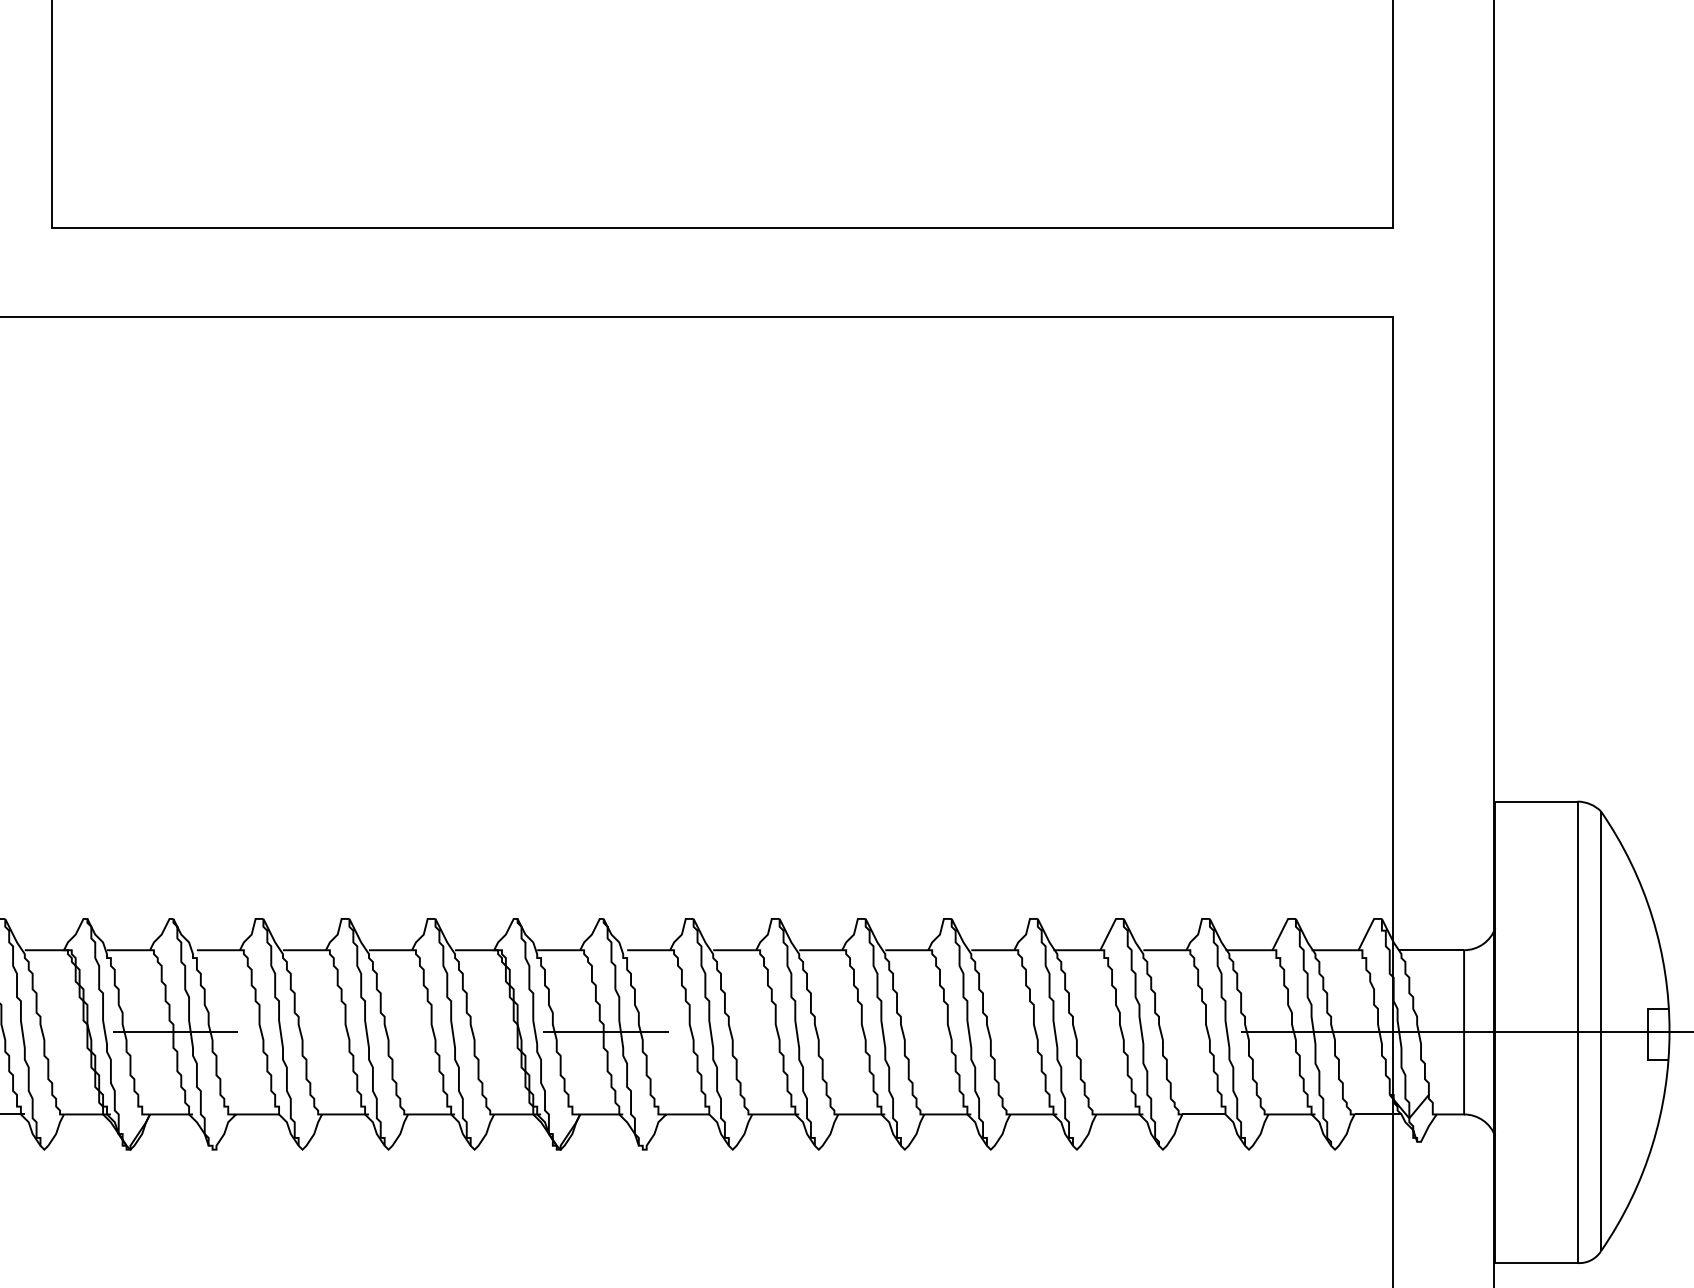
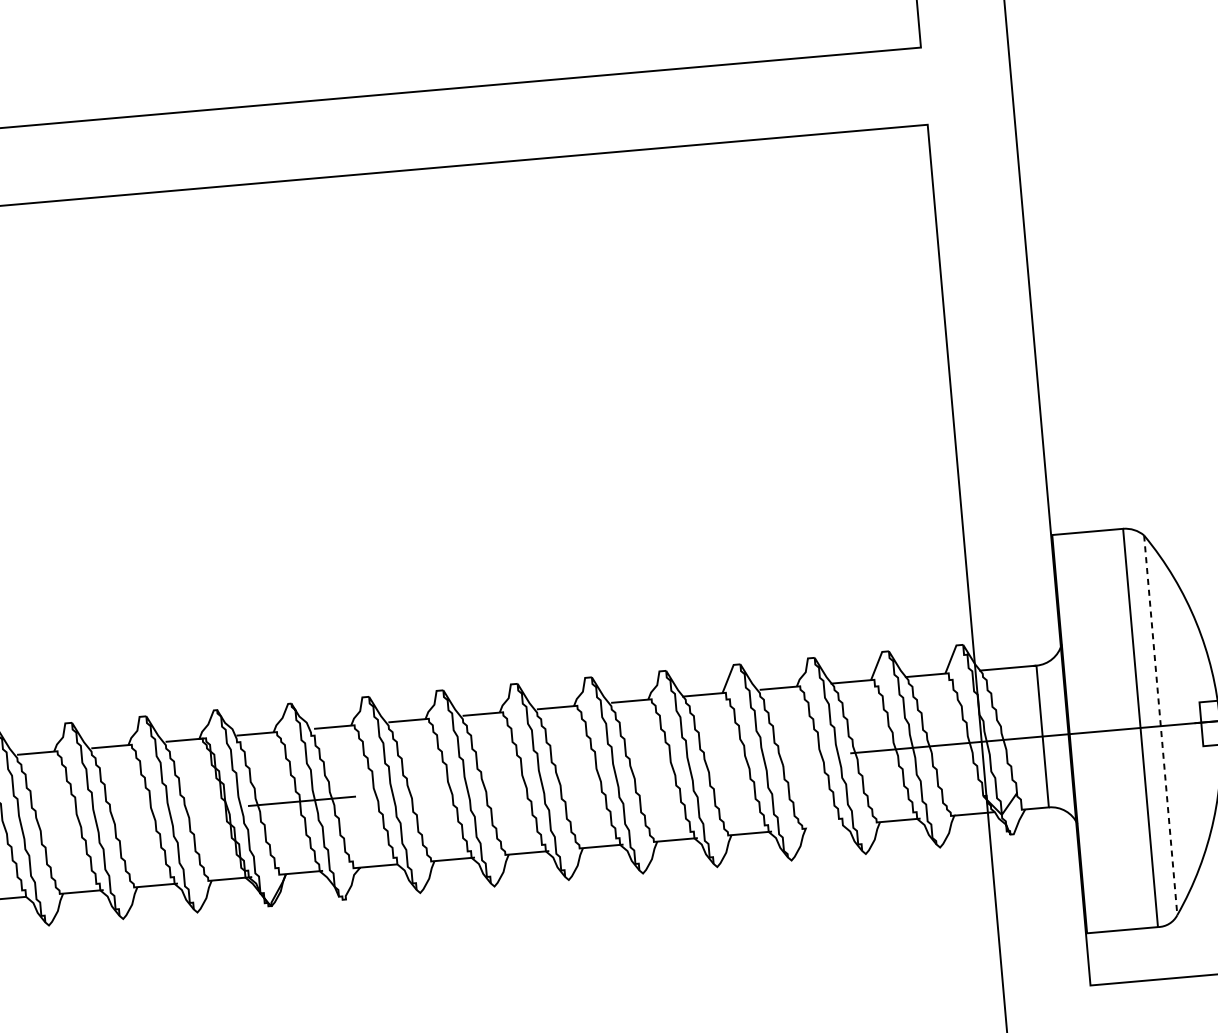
line: (1600, 1031) -> (1160, 725), solid -> dashed
line: (1203, 1114) -> (823, 827), removed

